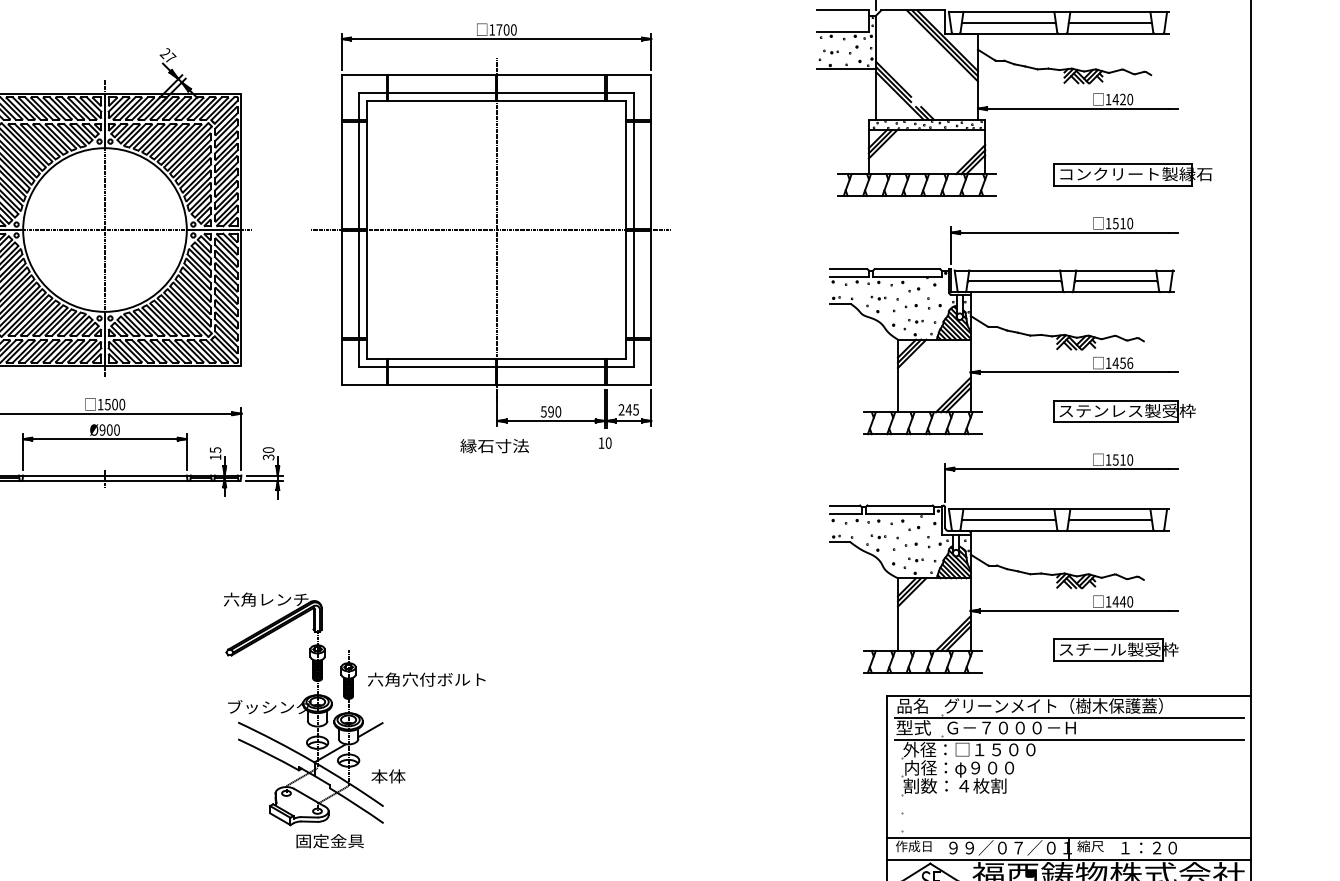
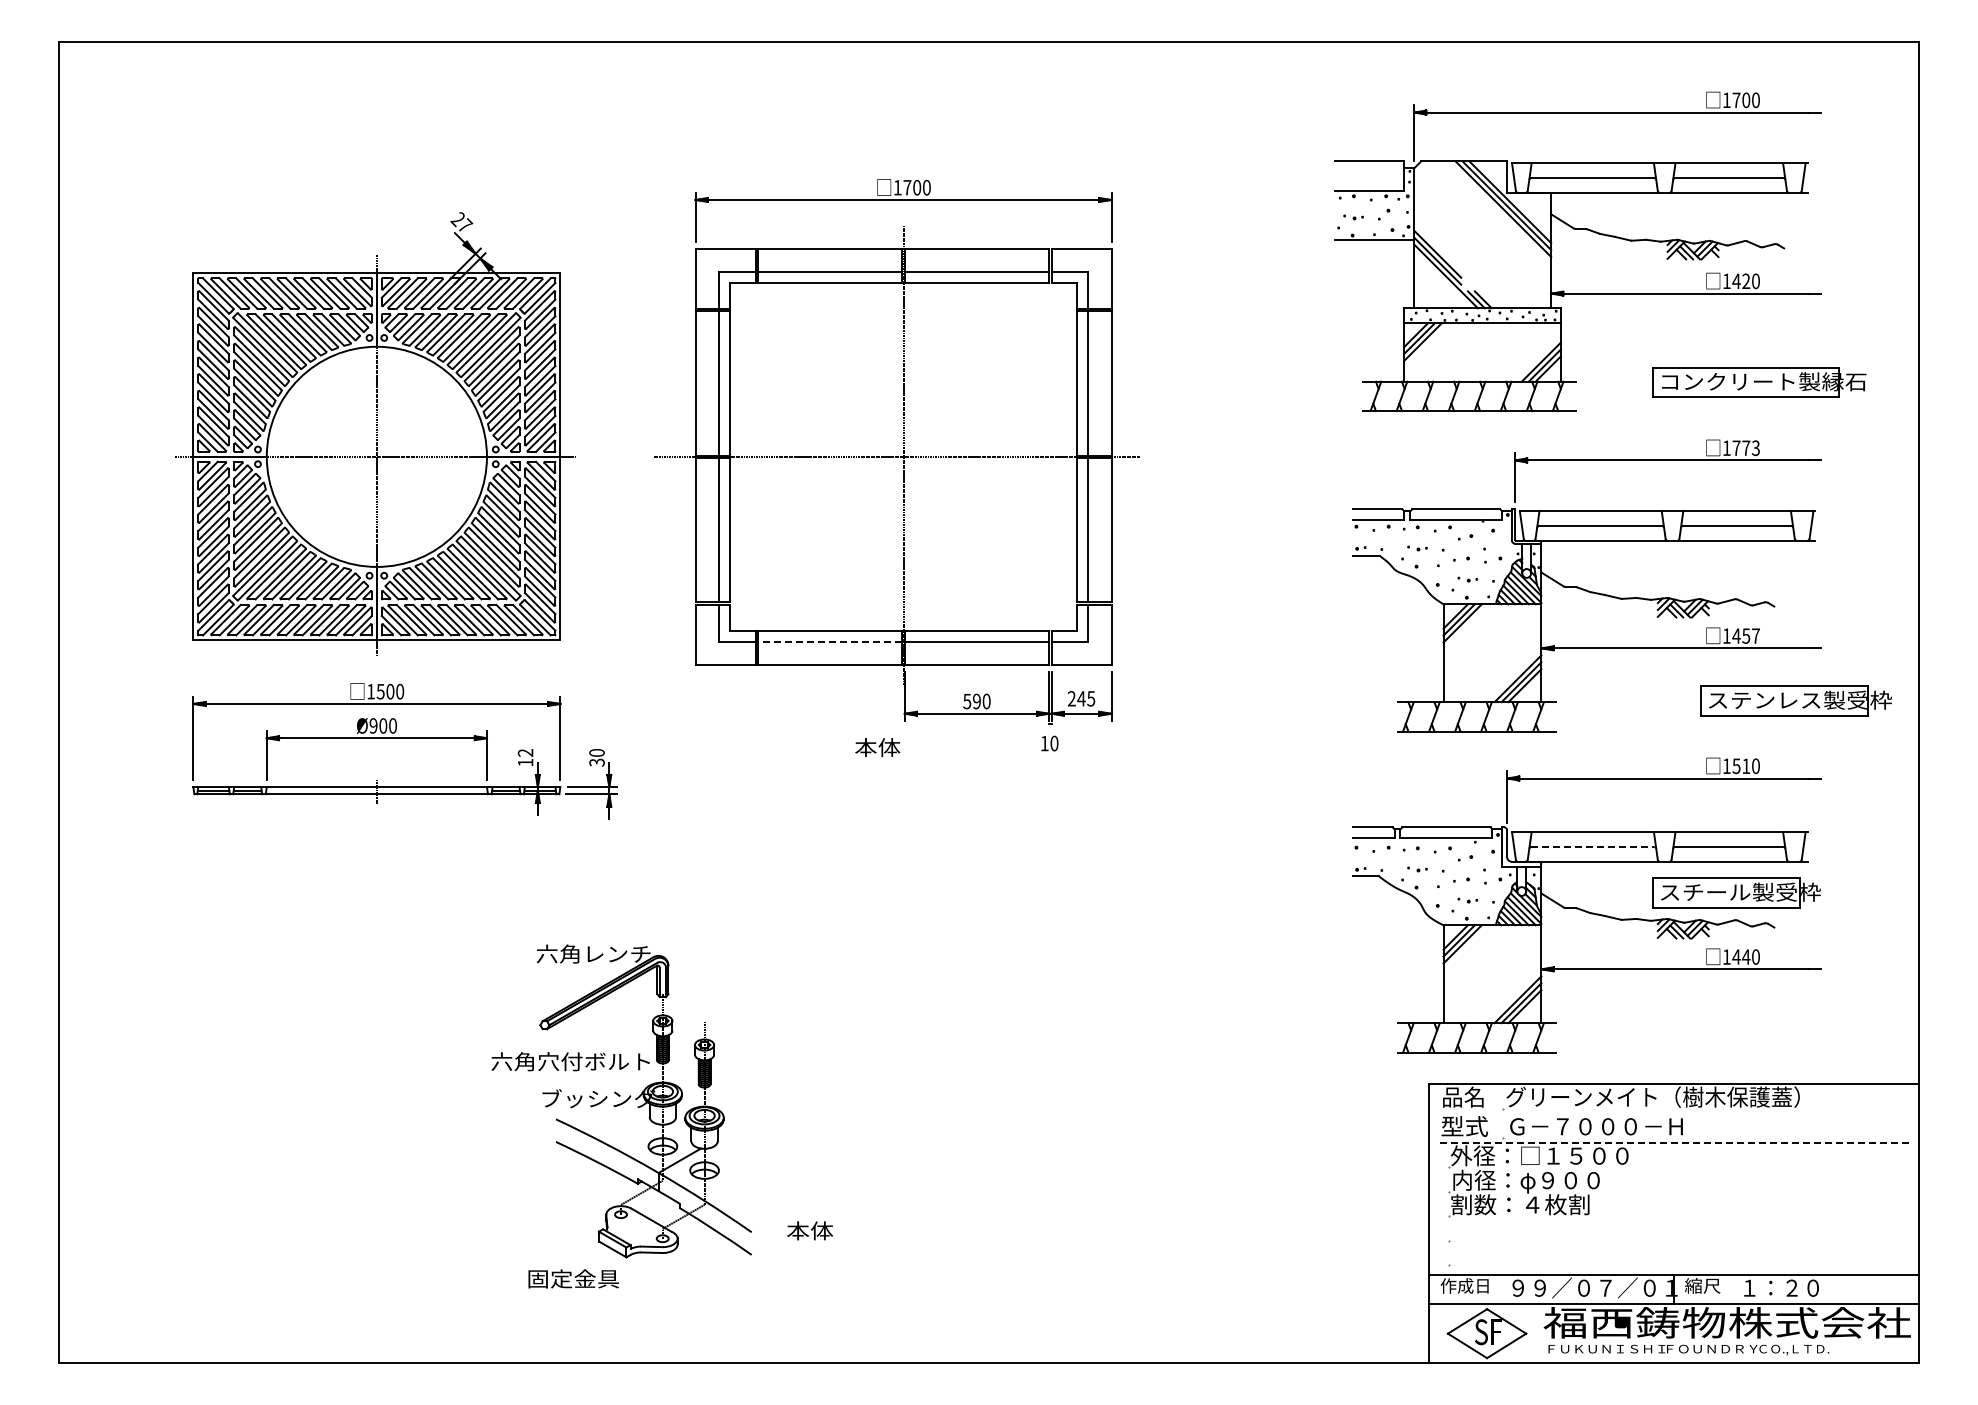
text: (1122, 223) -> (1745, 448), 1510 -> 1773
text: (1130, 362) -> (1756, 635), 1456 -> 1457
line: (441, 367) -> (829, 641), solid -> dashed
part: (1123, 411) -> (1795, 700), moved
text: (494, 446) -> (901, 747), 縁石寸法 -> 本体
text: (215, 450) -> (525, 753), 15 -> 12
line: (1008, 520) -> (1592, 847), solid -> dashed
part: (1115, 649) -> (1736, 892), moved
text: (426, 679) -> (570, 1061), moved
line: (1068, 718) -> (1673, 1113), removed
line: (370, 730) -> (733, 1129), removed
line: (1069, 739) -> (1674, 1142), solid -> dashed
text: (388, 776) -> (810, 1230), moved
text: (329, 840) -> (573, 1278), moved

